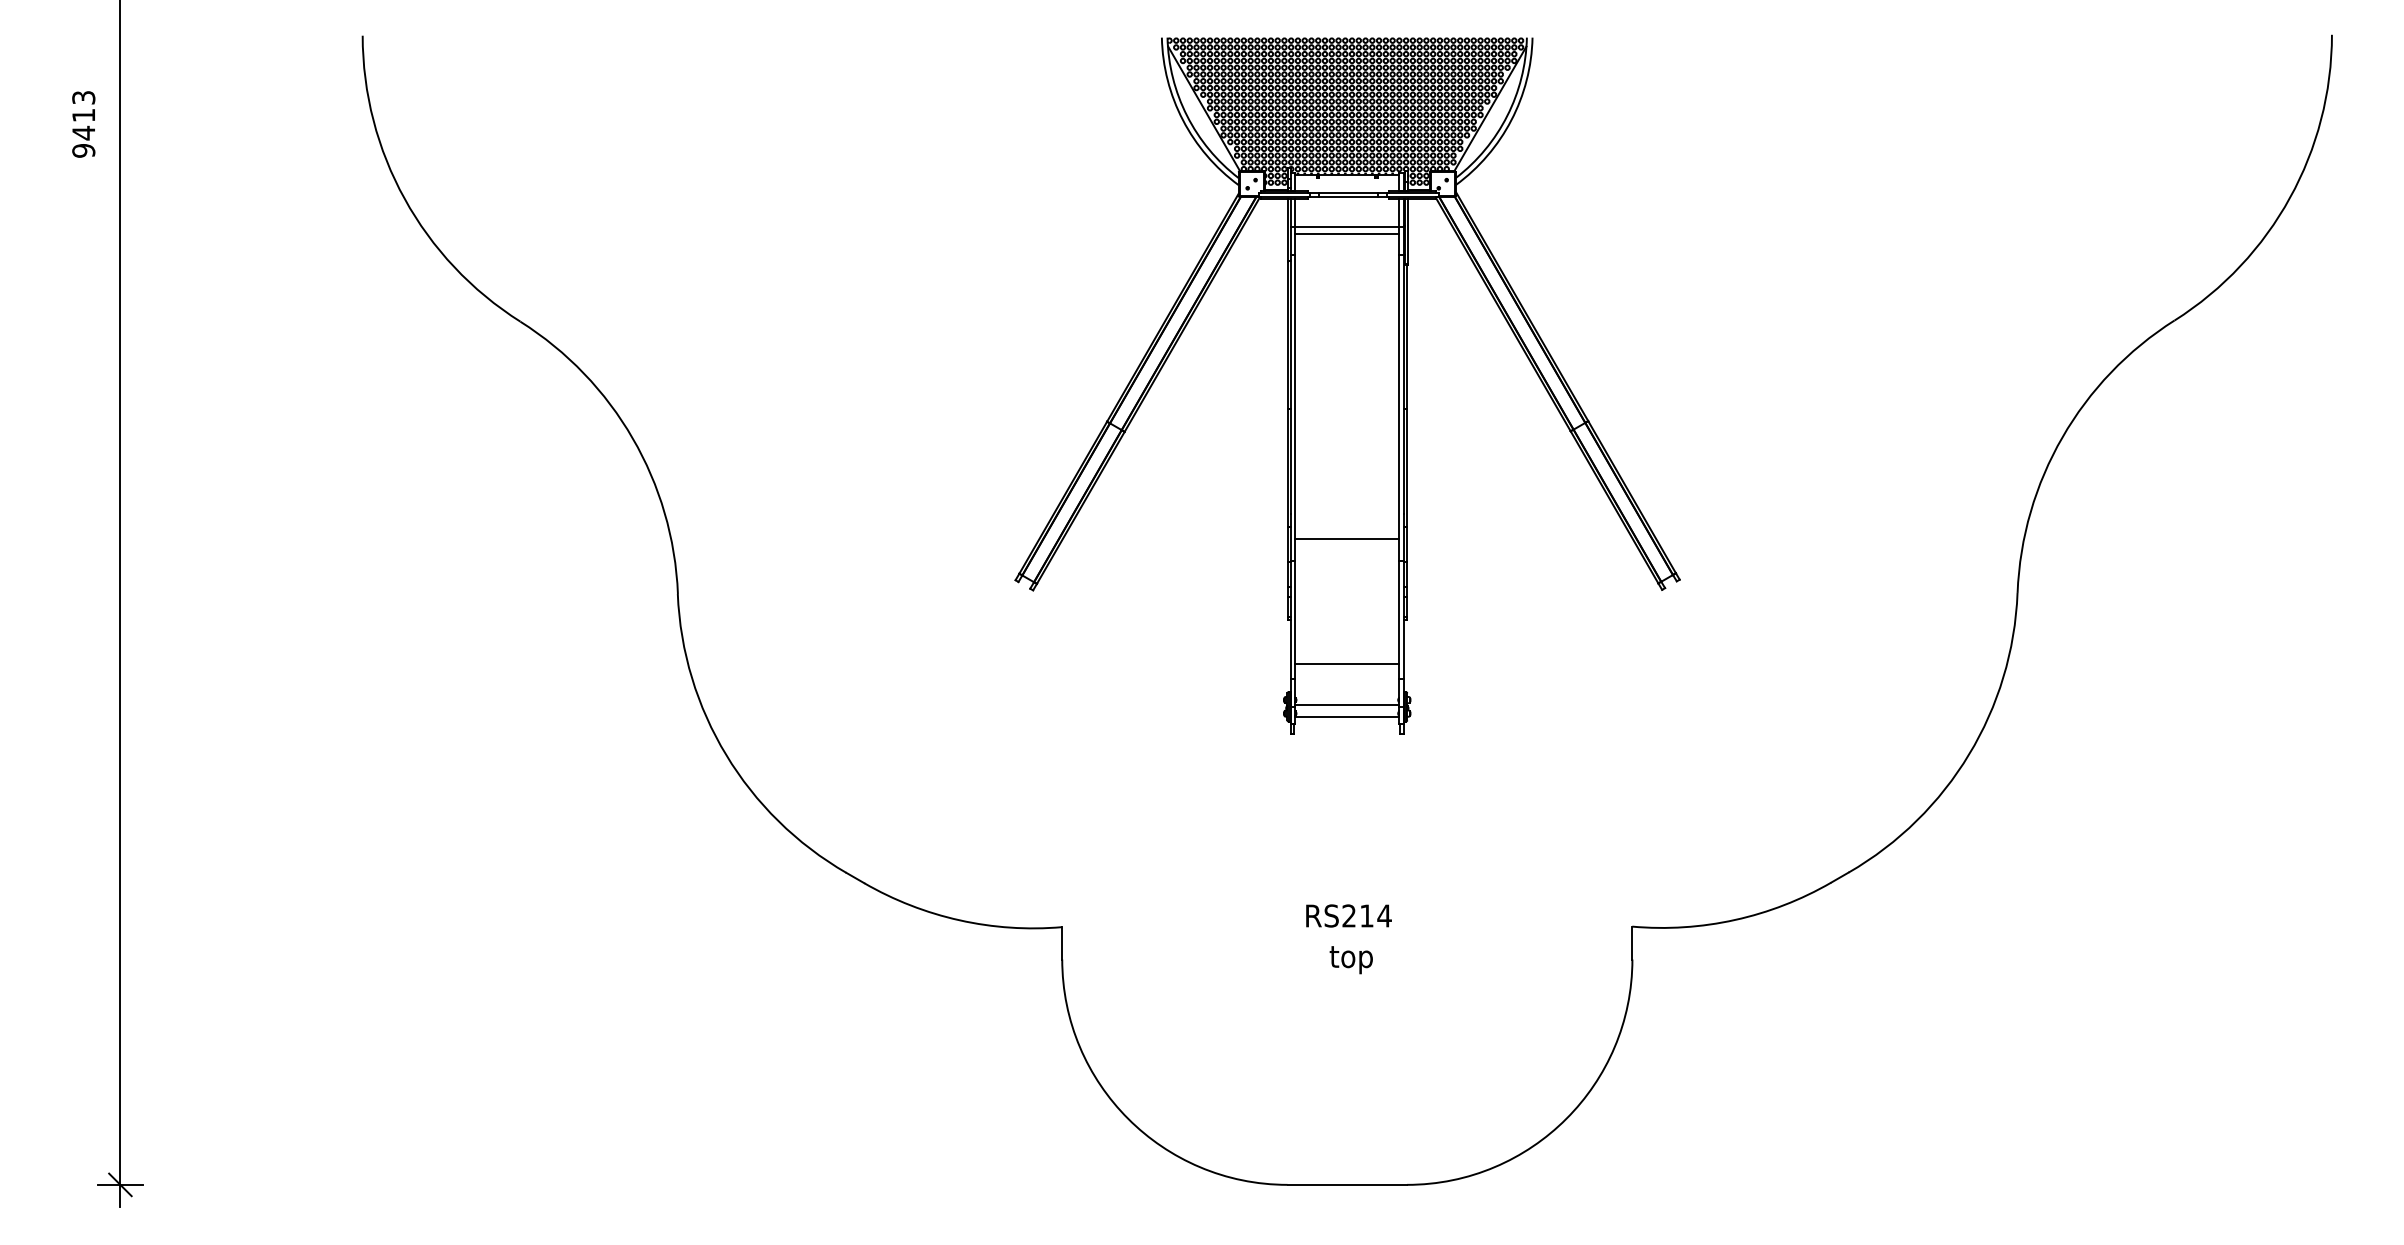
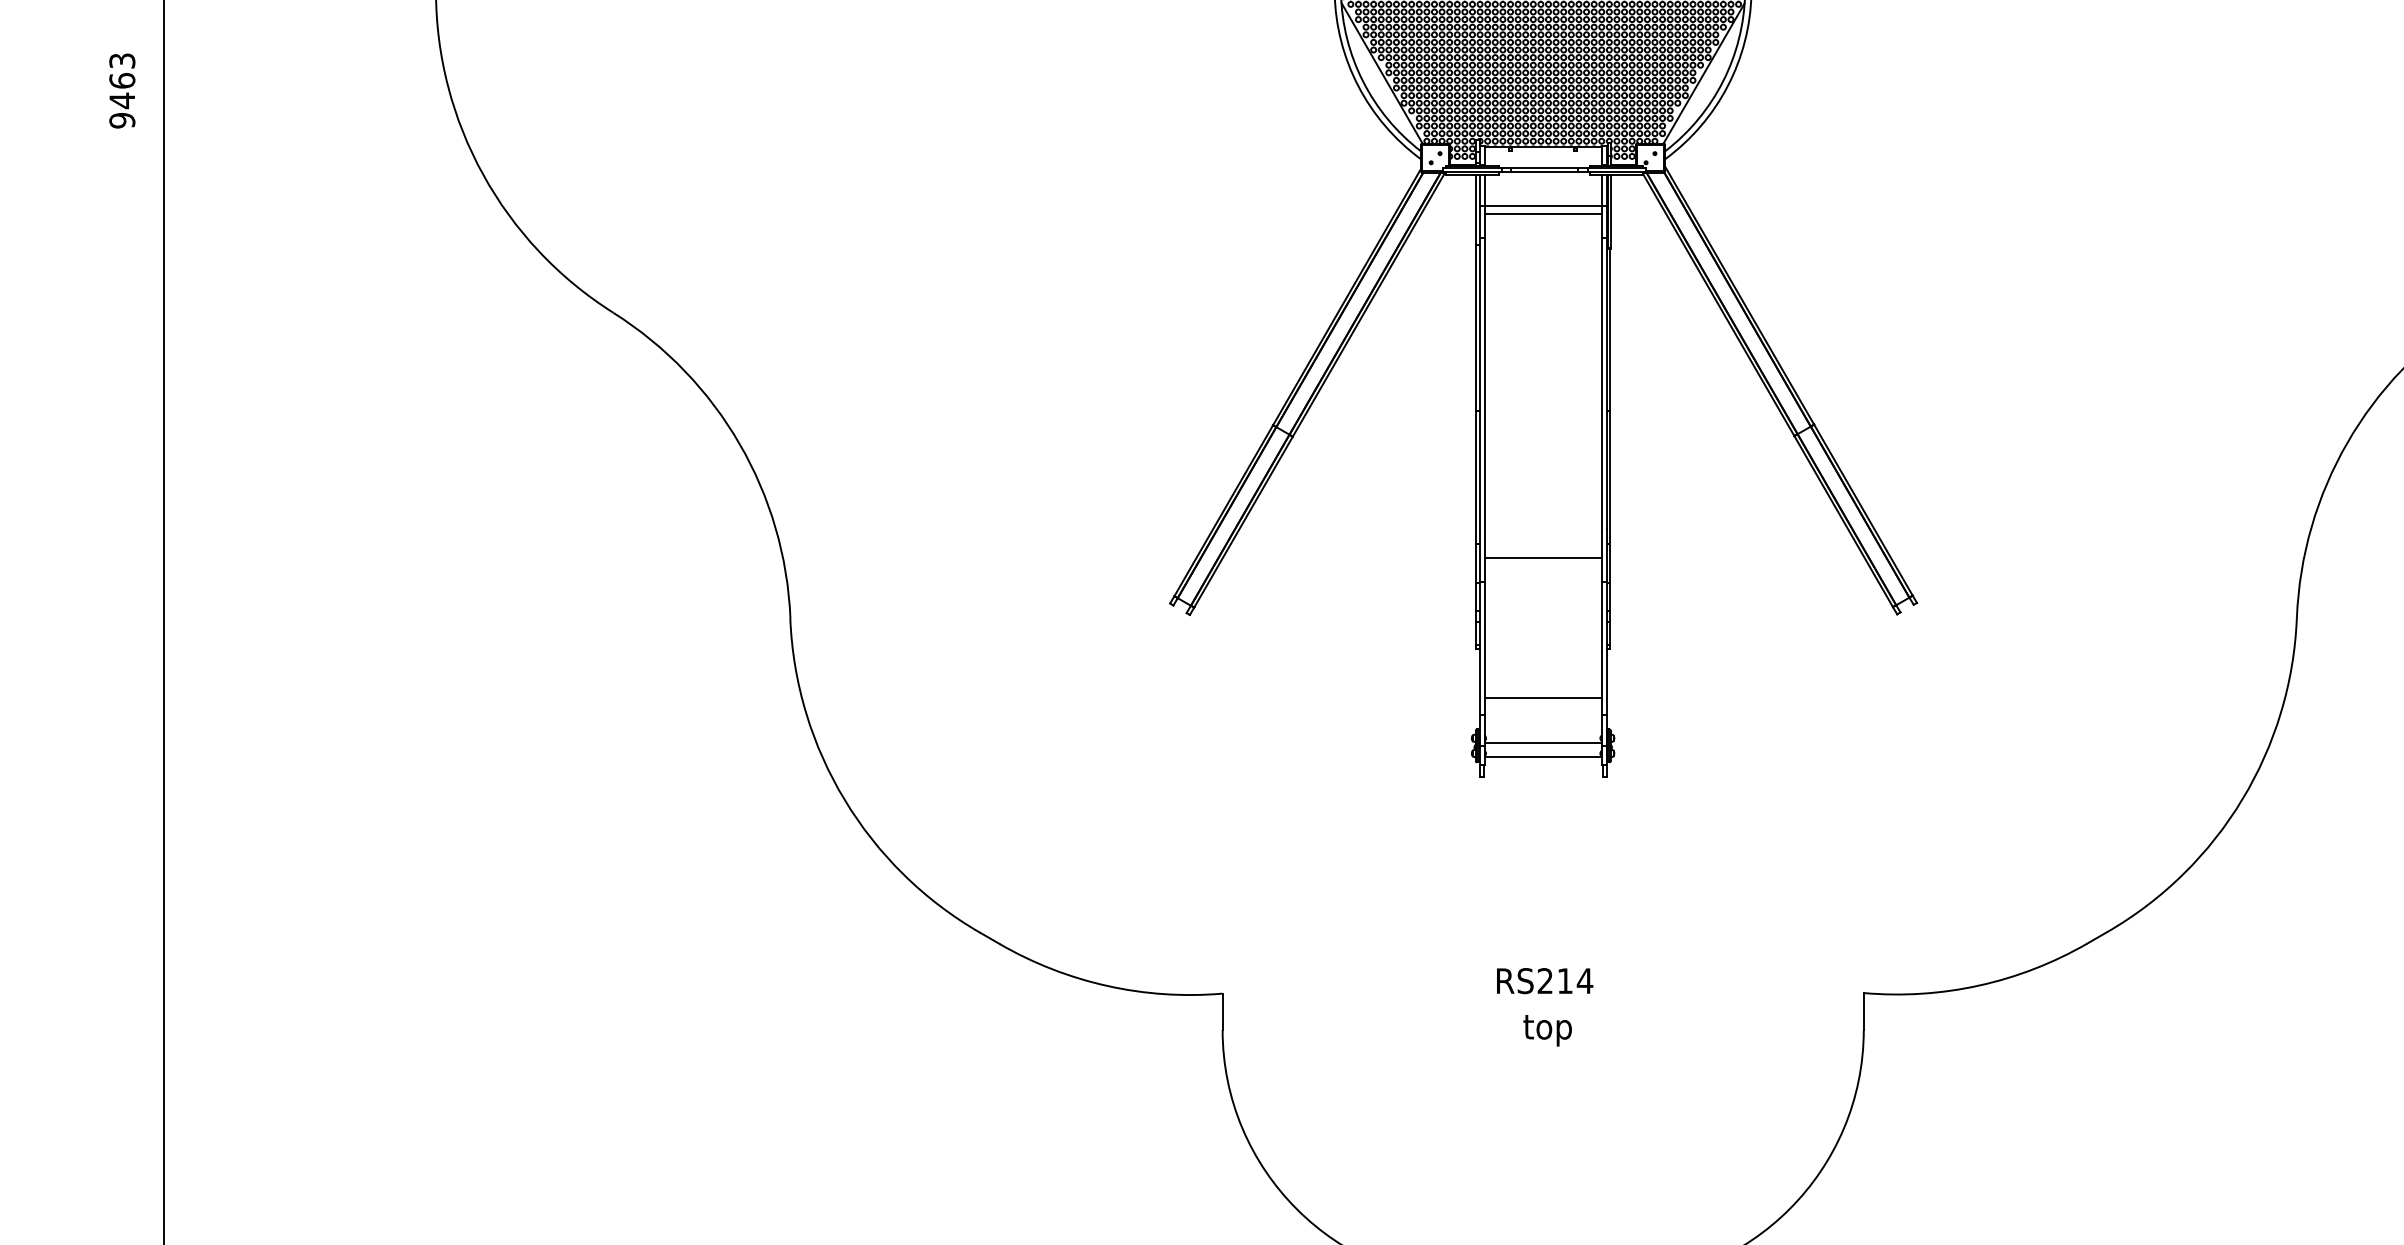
text: (83, 115) -> (122, 80), 9413 -> 9463

